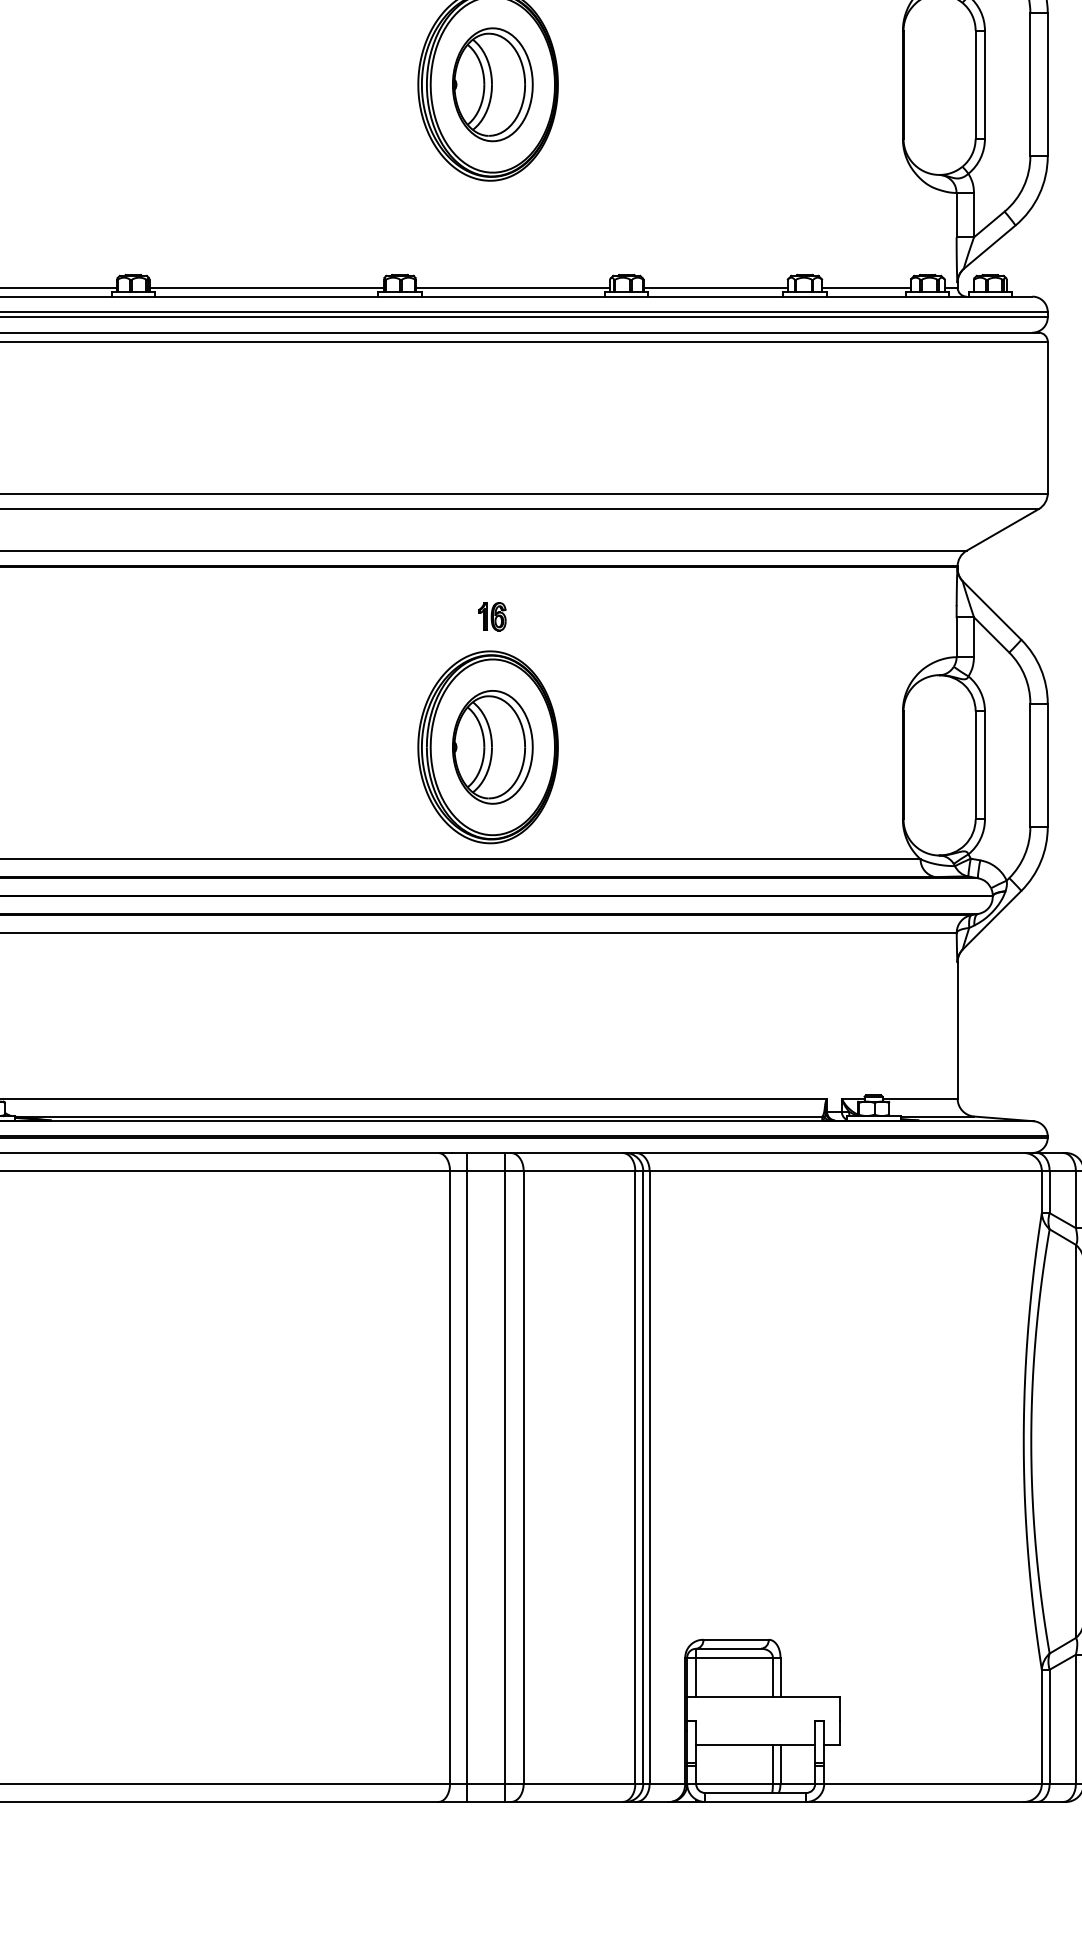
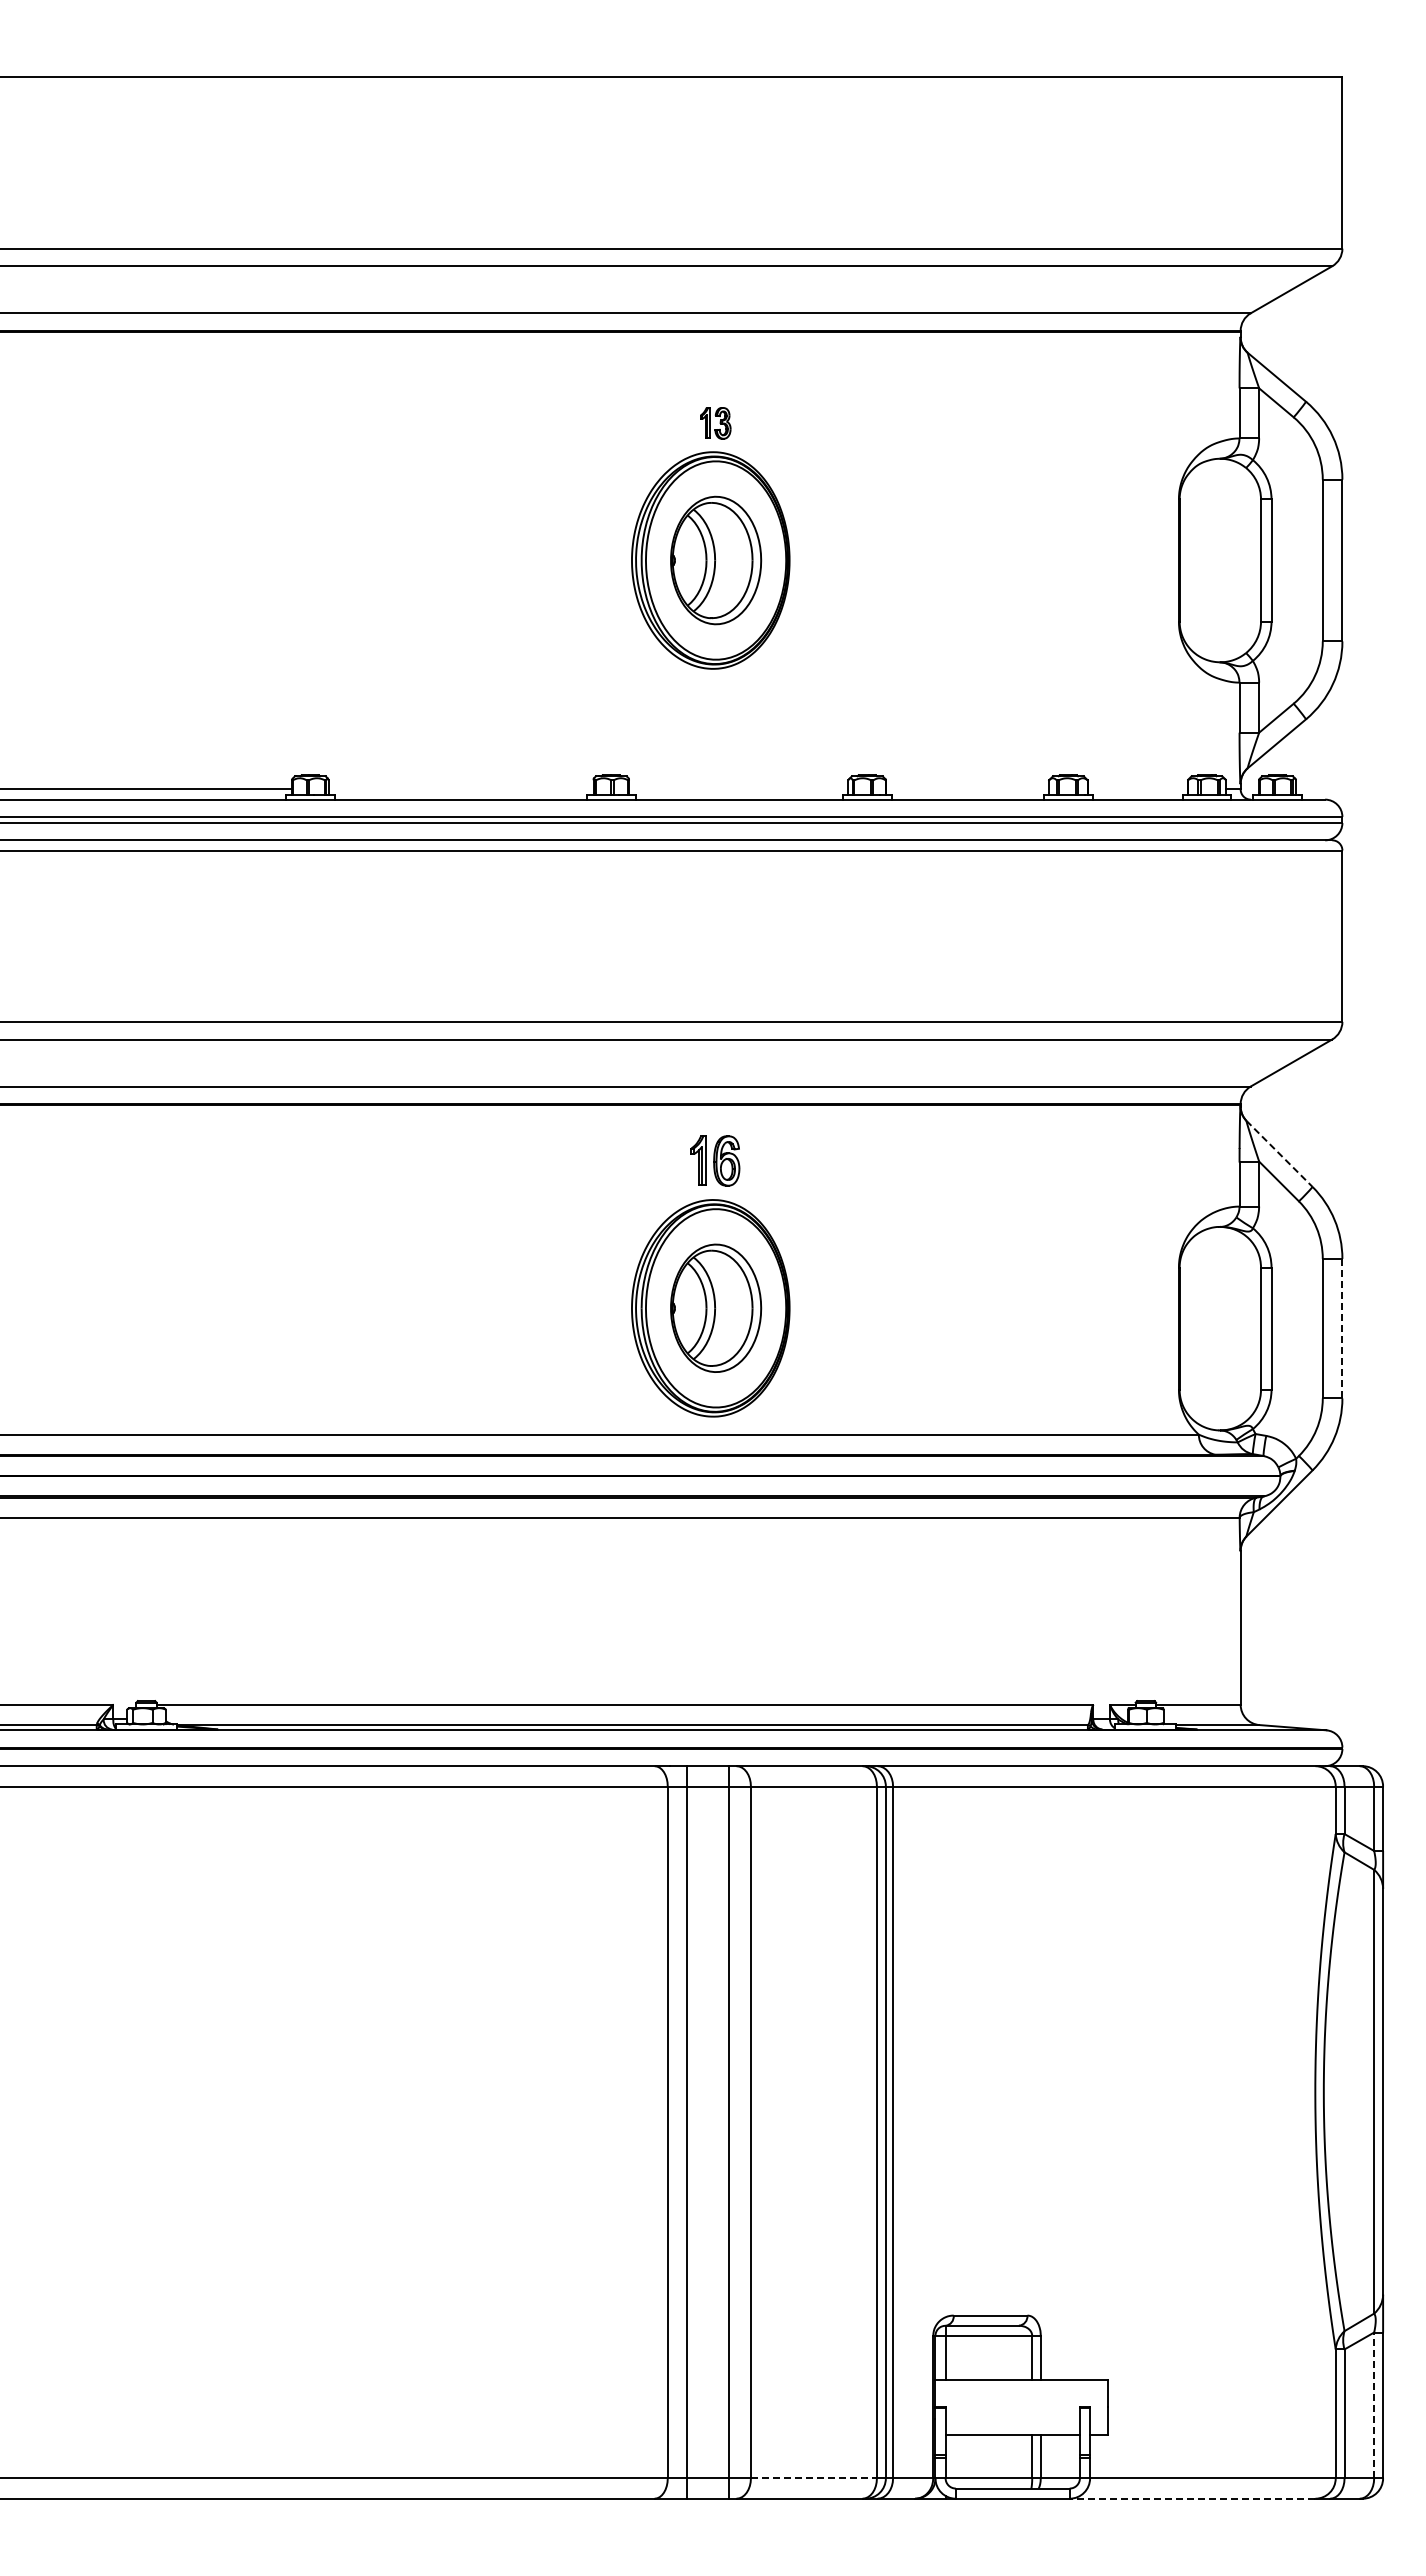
line: (266, 287) -> (460, 789), removed
line: (512, 287) -> (738, 789), removed
line: (715, 287) -> (967, 789), removed
line: (866, 287) -> (1137, 789), removed
line: (992, 610) -> (1279, 1153), solid -> dashed
part: (492, 616) -> (715, 1160), size x1.6
line: (1047, 765) -> (1342, 1328), solid -> dashed
line: (1076, 1719) -> (1374, 2405), solid -> dashed
line: (579, 1784) -> (813, 2478), solid -> dashed
line: (914, 1801) -> (1192, 2498), solid -> dashed

